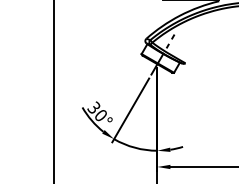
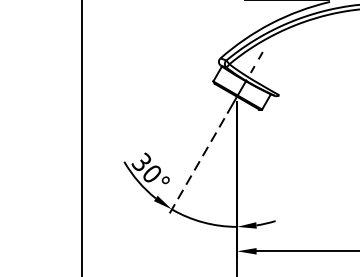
line: (130, 110) -> (196, 166), solid -> dashed

